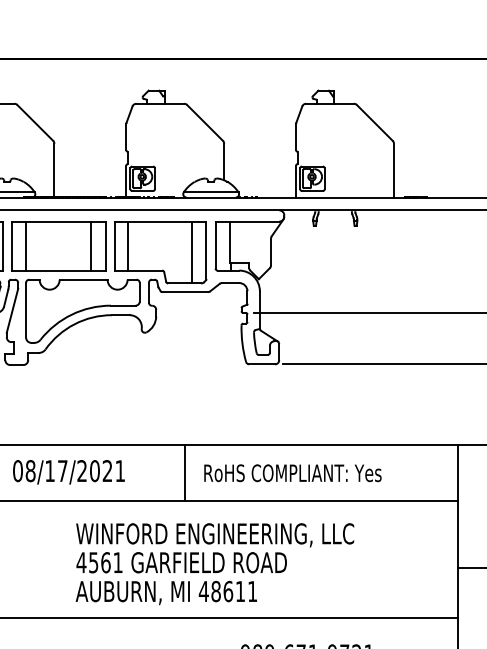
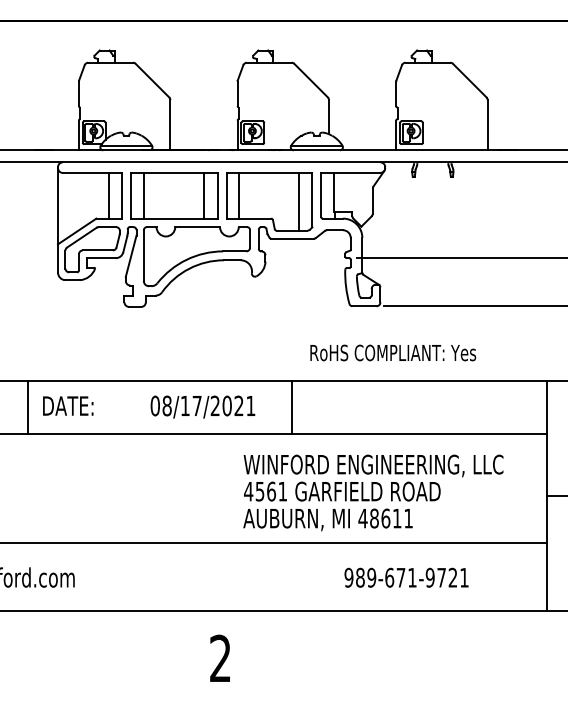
text: (68, 471) -> (202, 406), moved
text: (293, 472) -> (393, 352), moved
text: (215, 563) -> (373, 492), moved

